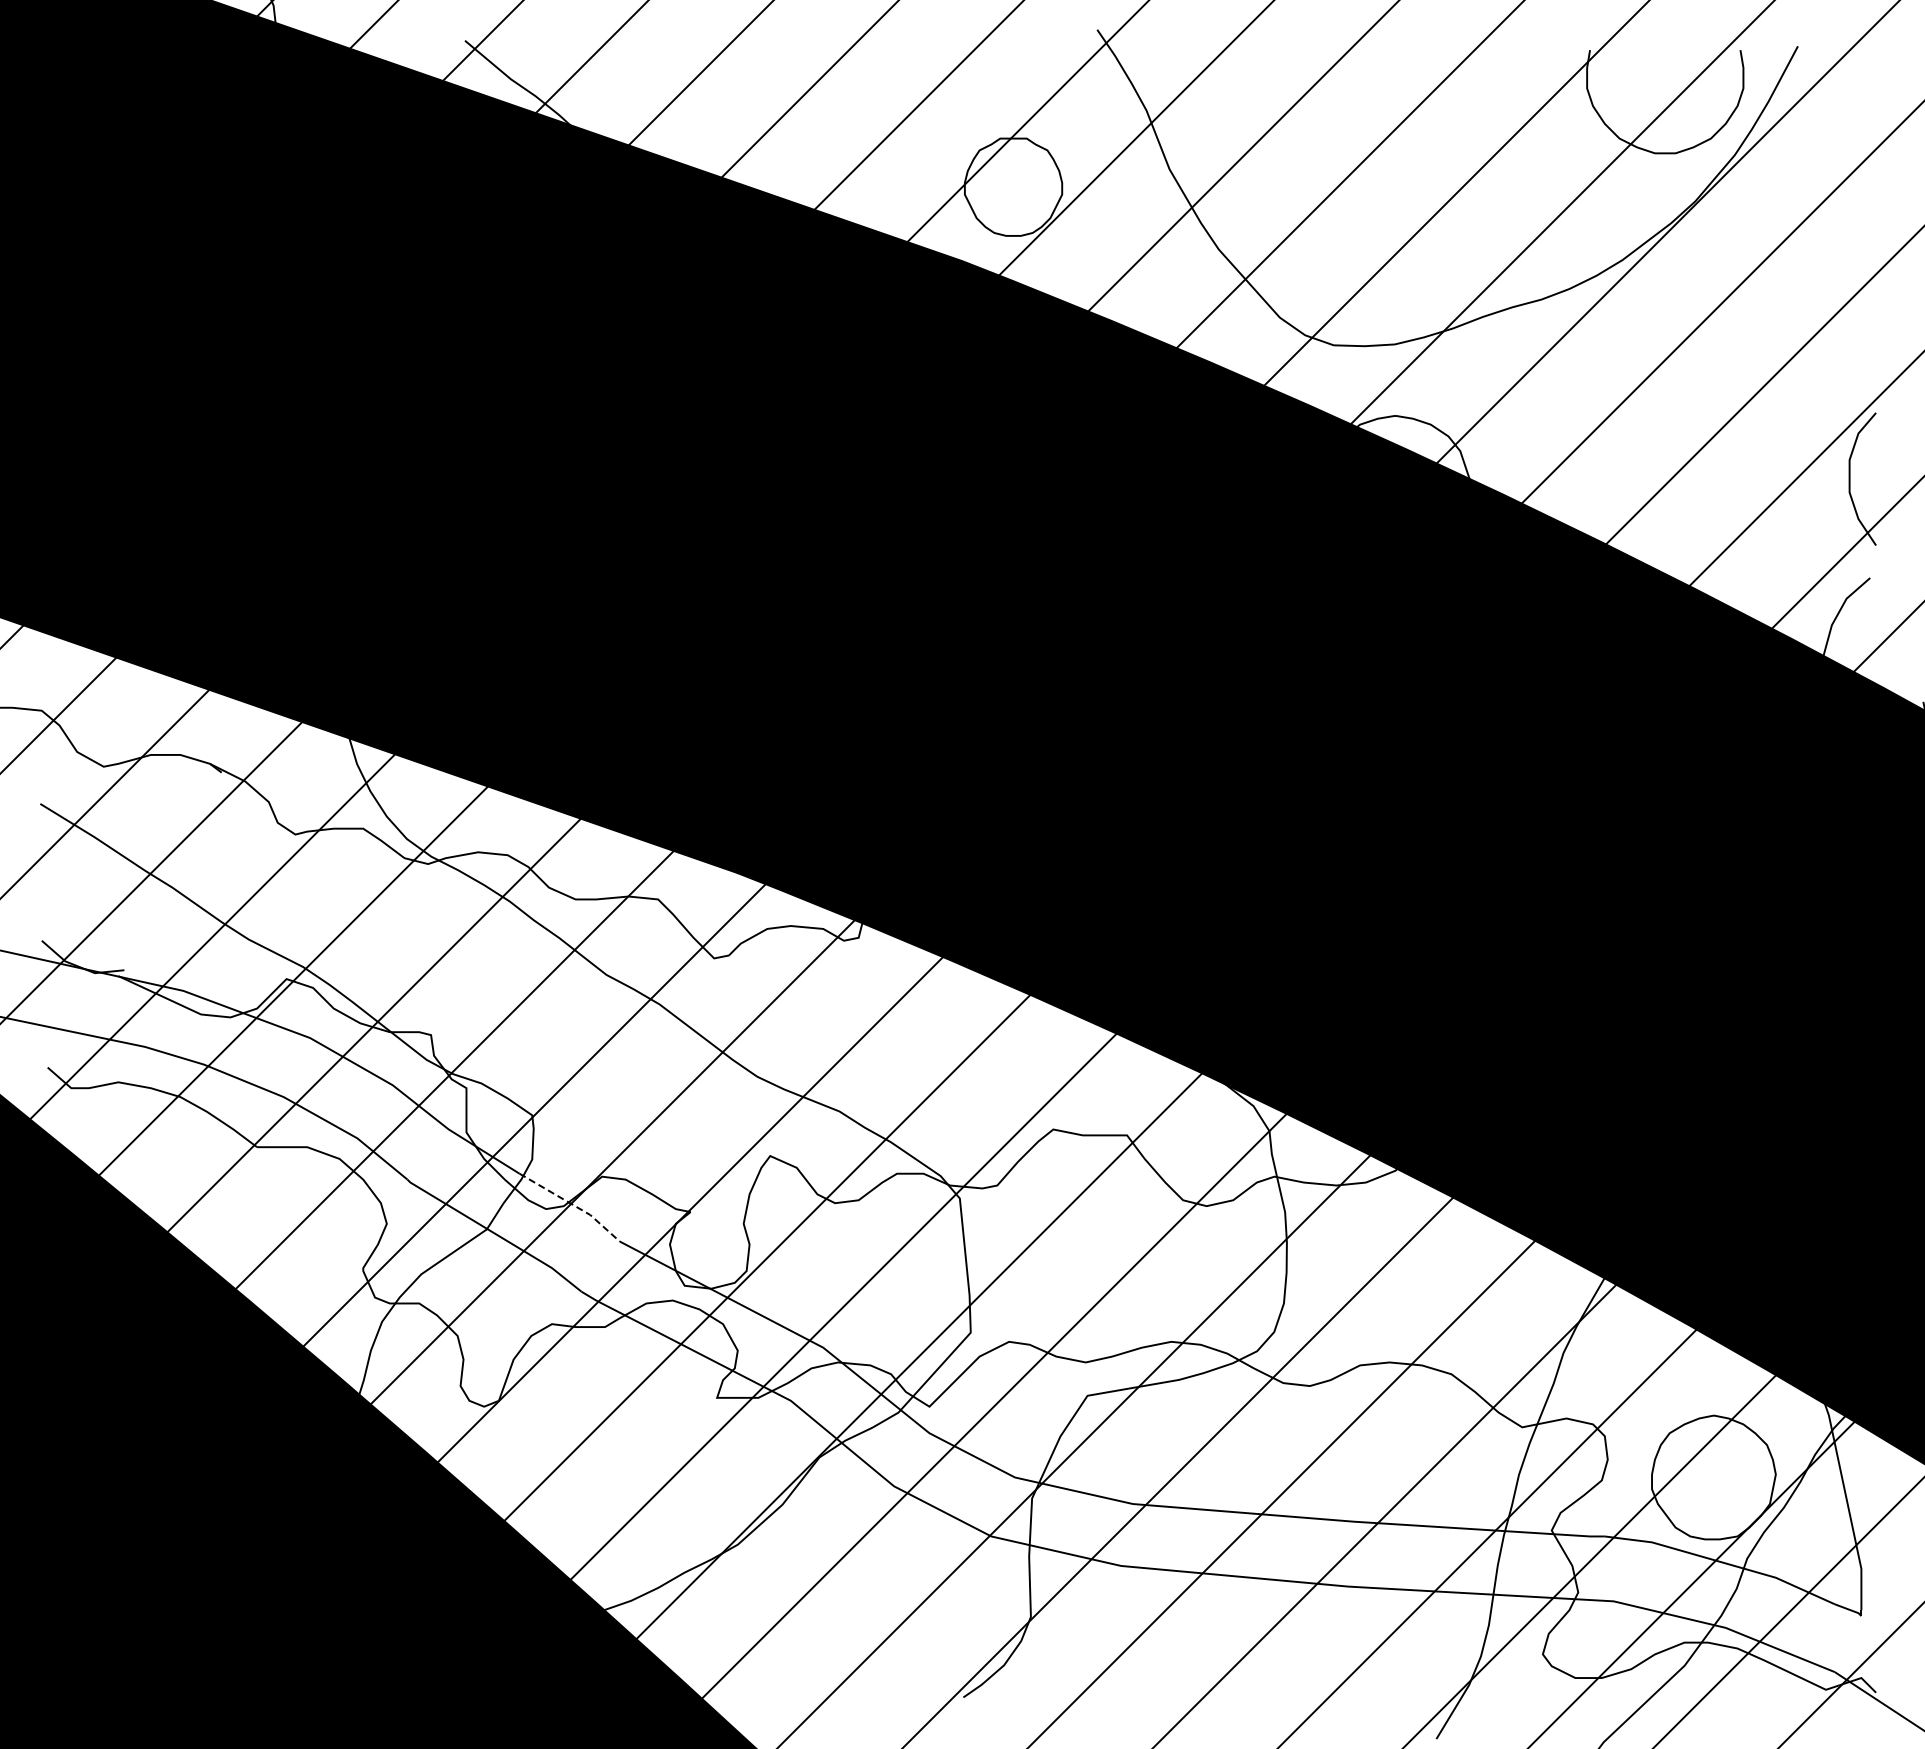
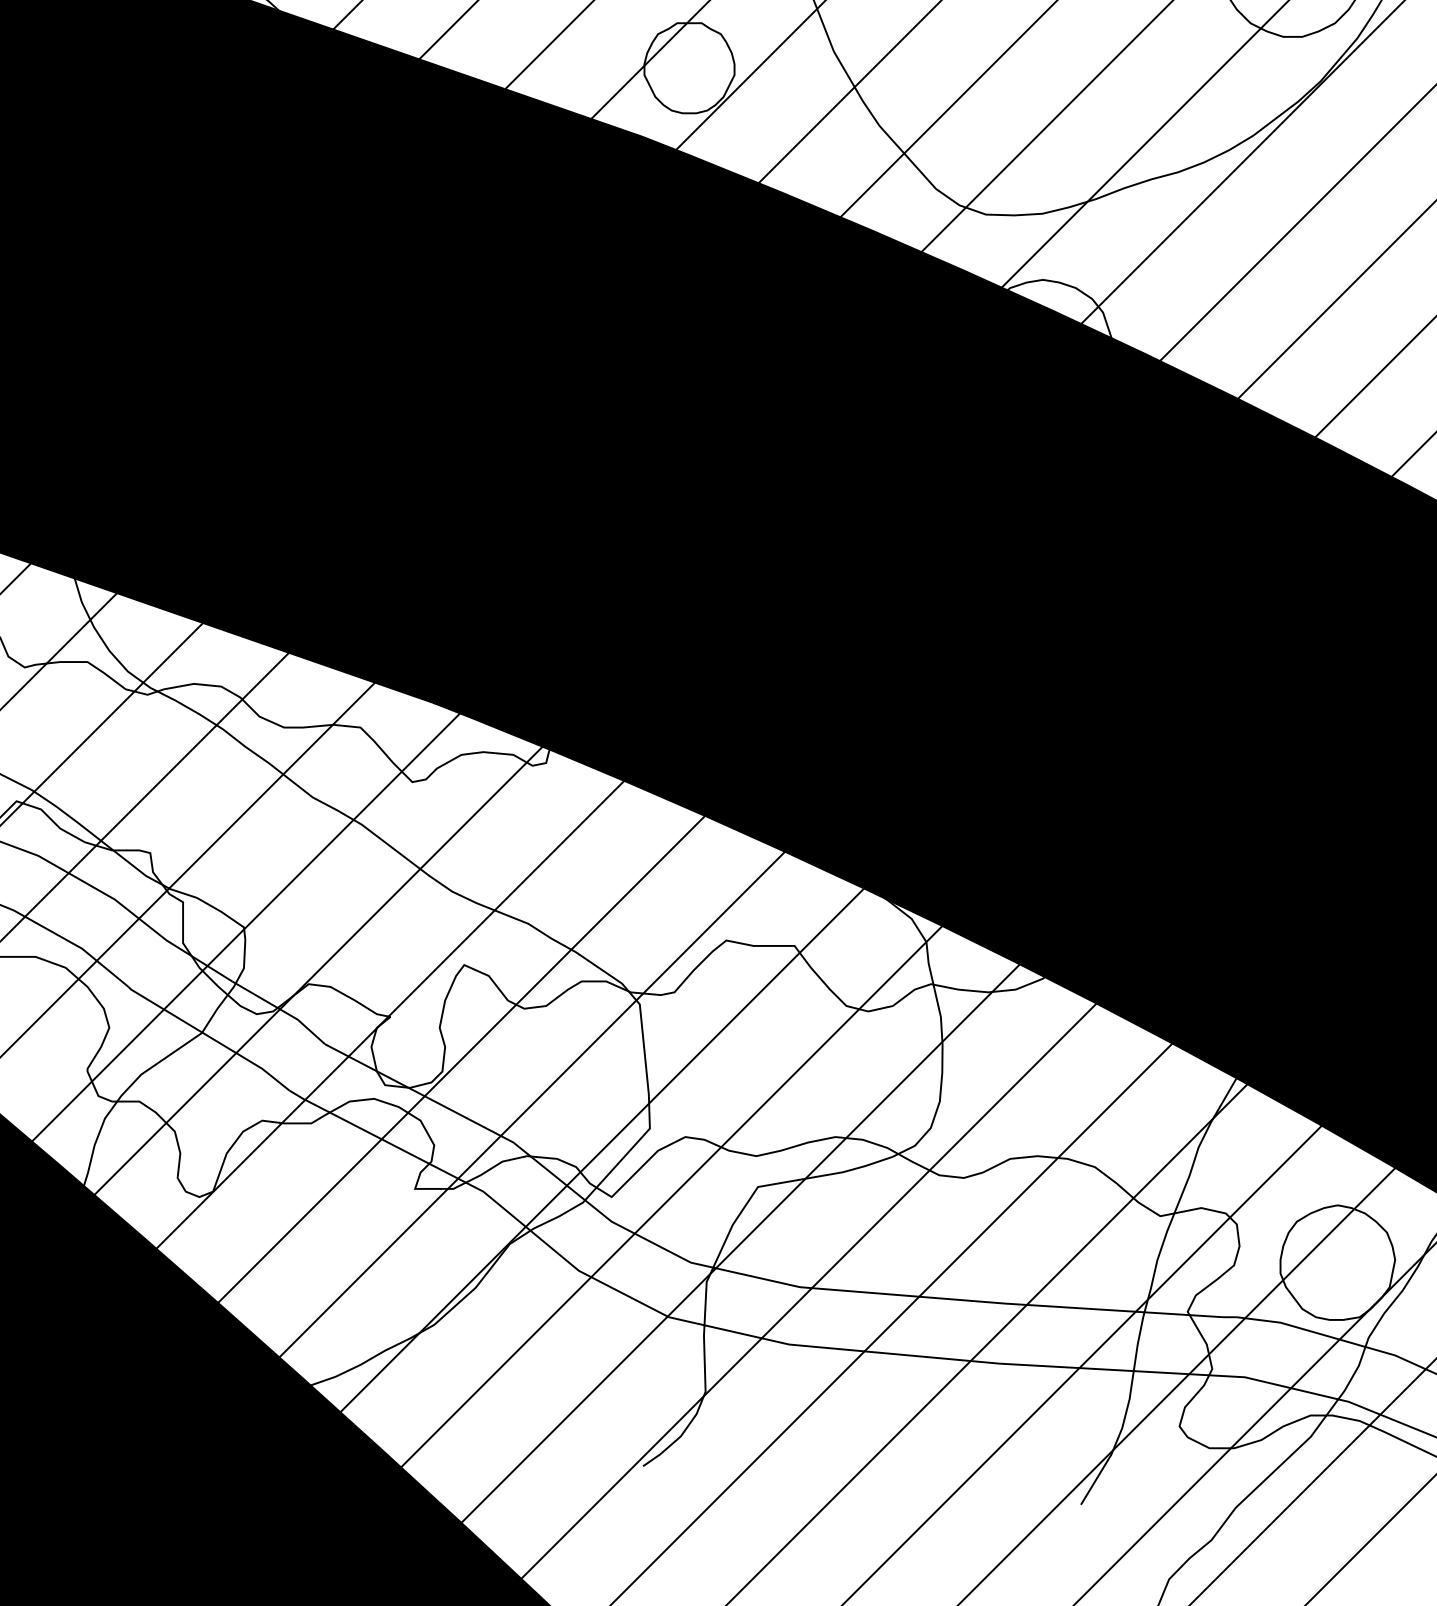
line: (573, 1204) -> (282, 1009), dashed -> solid

